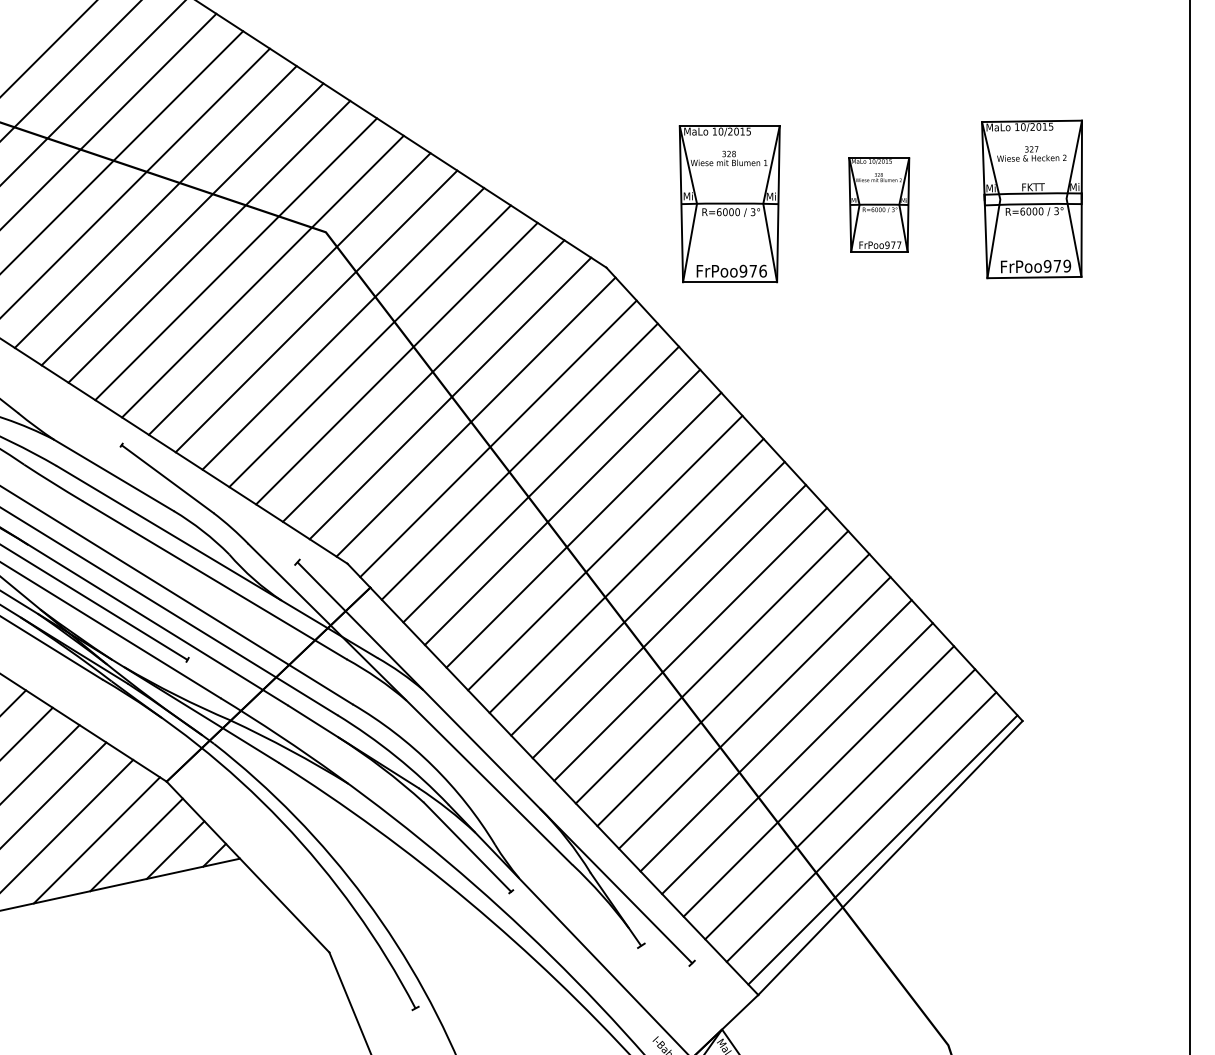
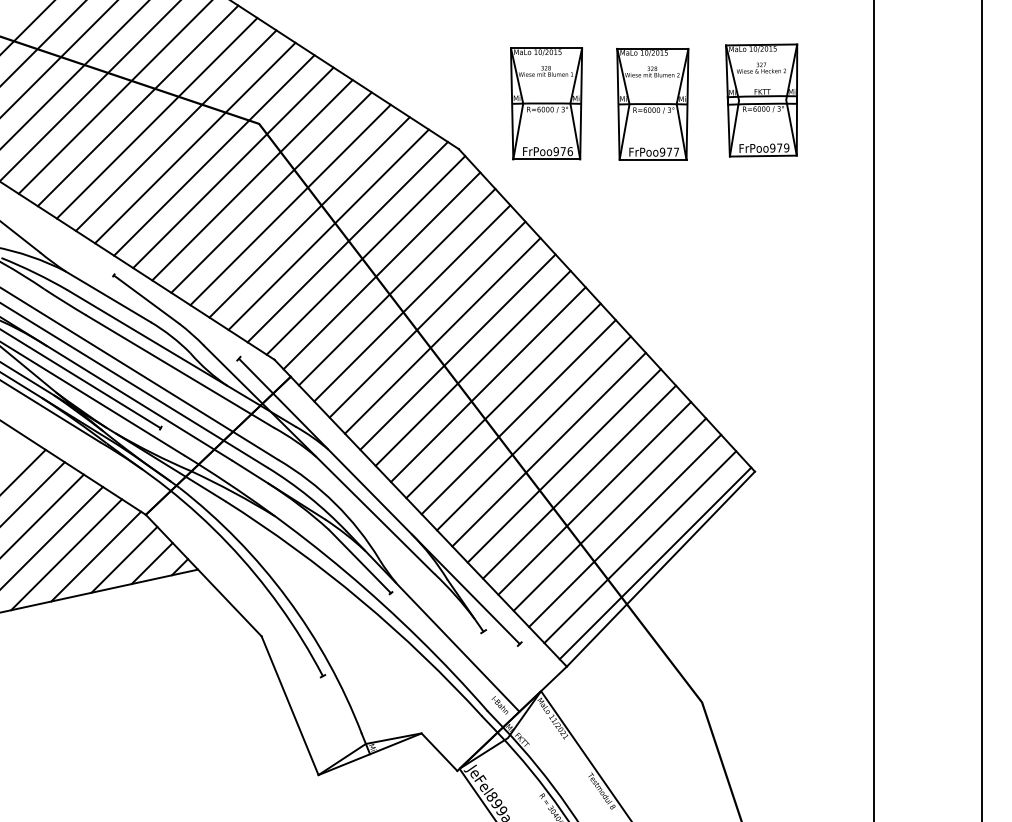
part: (878, 205) -> (652, 104), size x1.67

